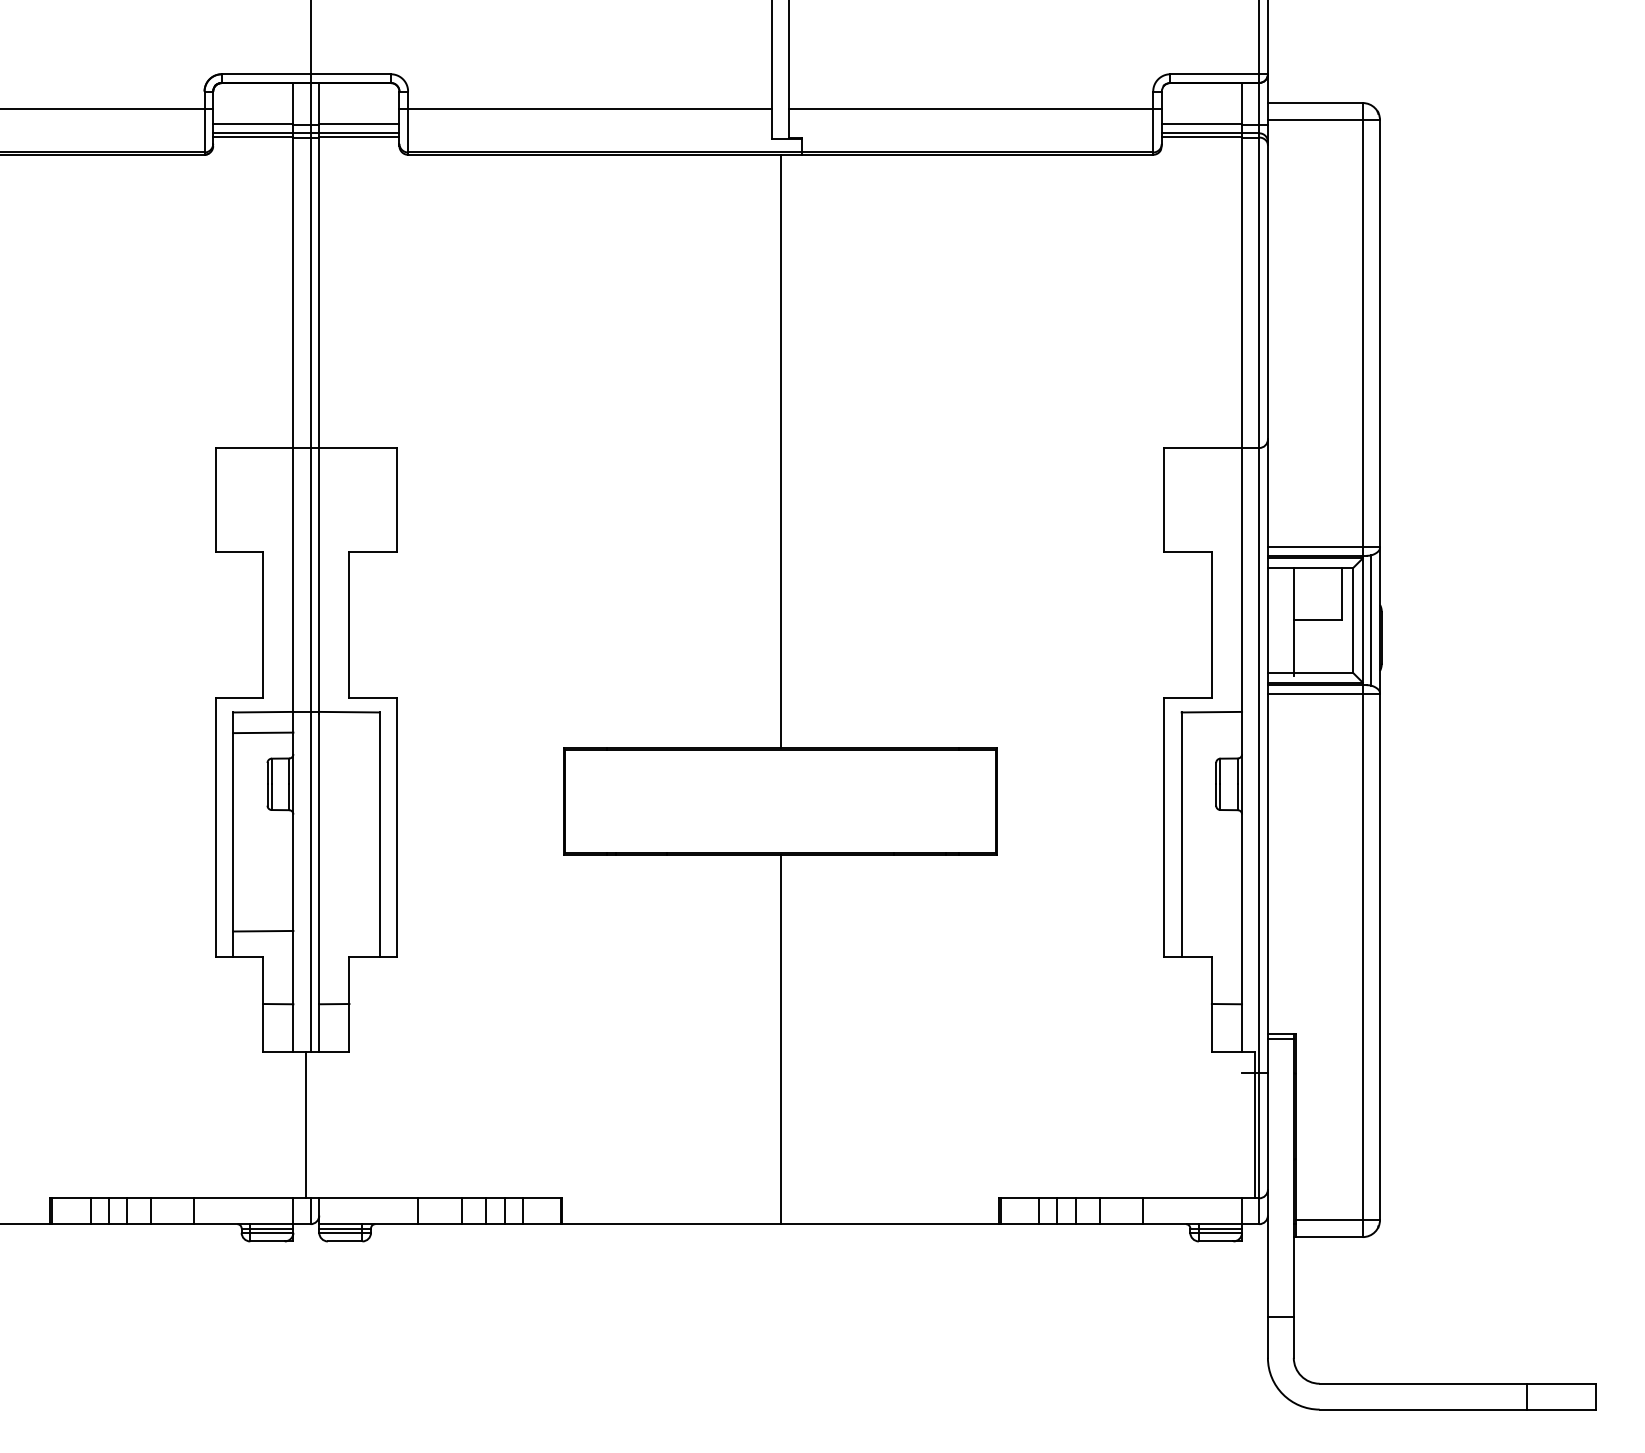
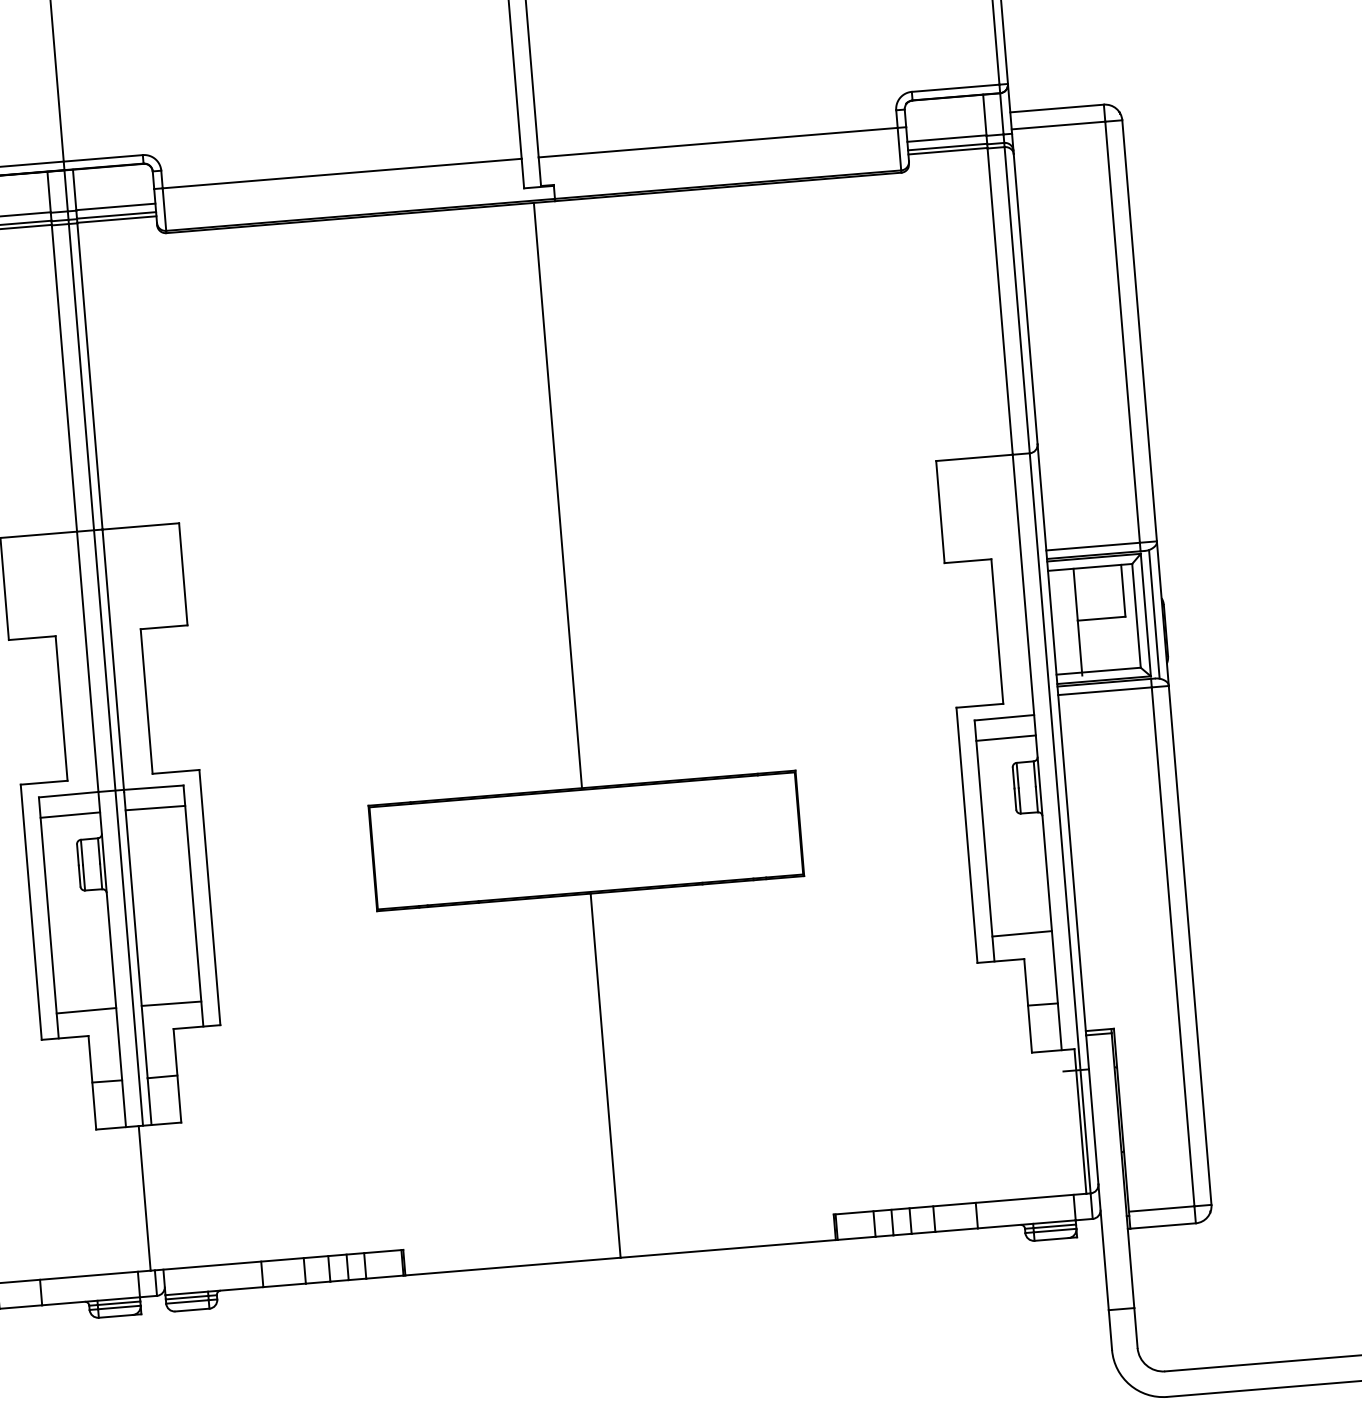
line: (349, 732) -> (155, 807), added
line: (1211, 732) -> (1005, 737), added
line: (349, 930) -> (171, 1003), added
line: (1211, 930) -> (1021, 933), added

